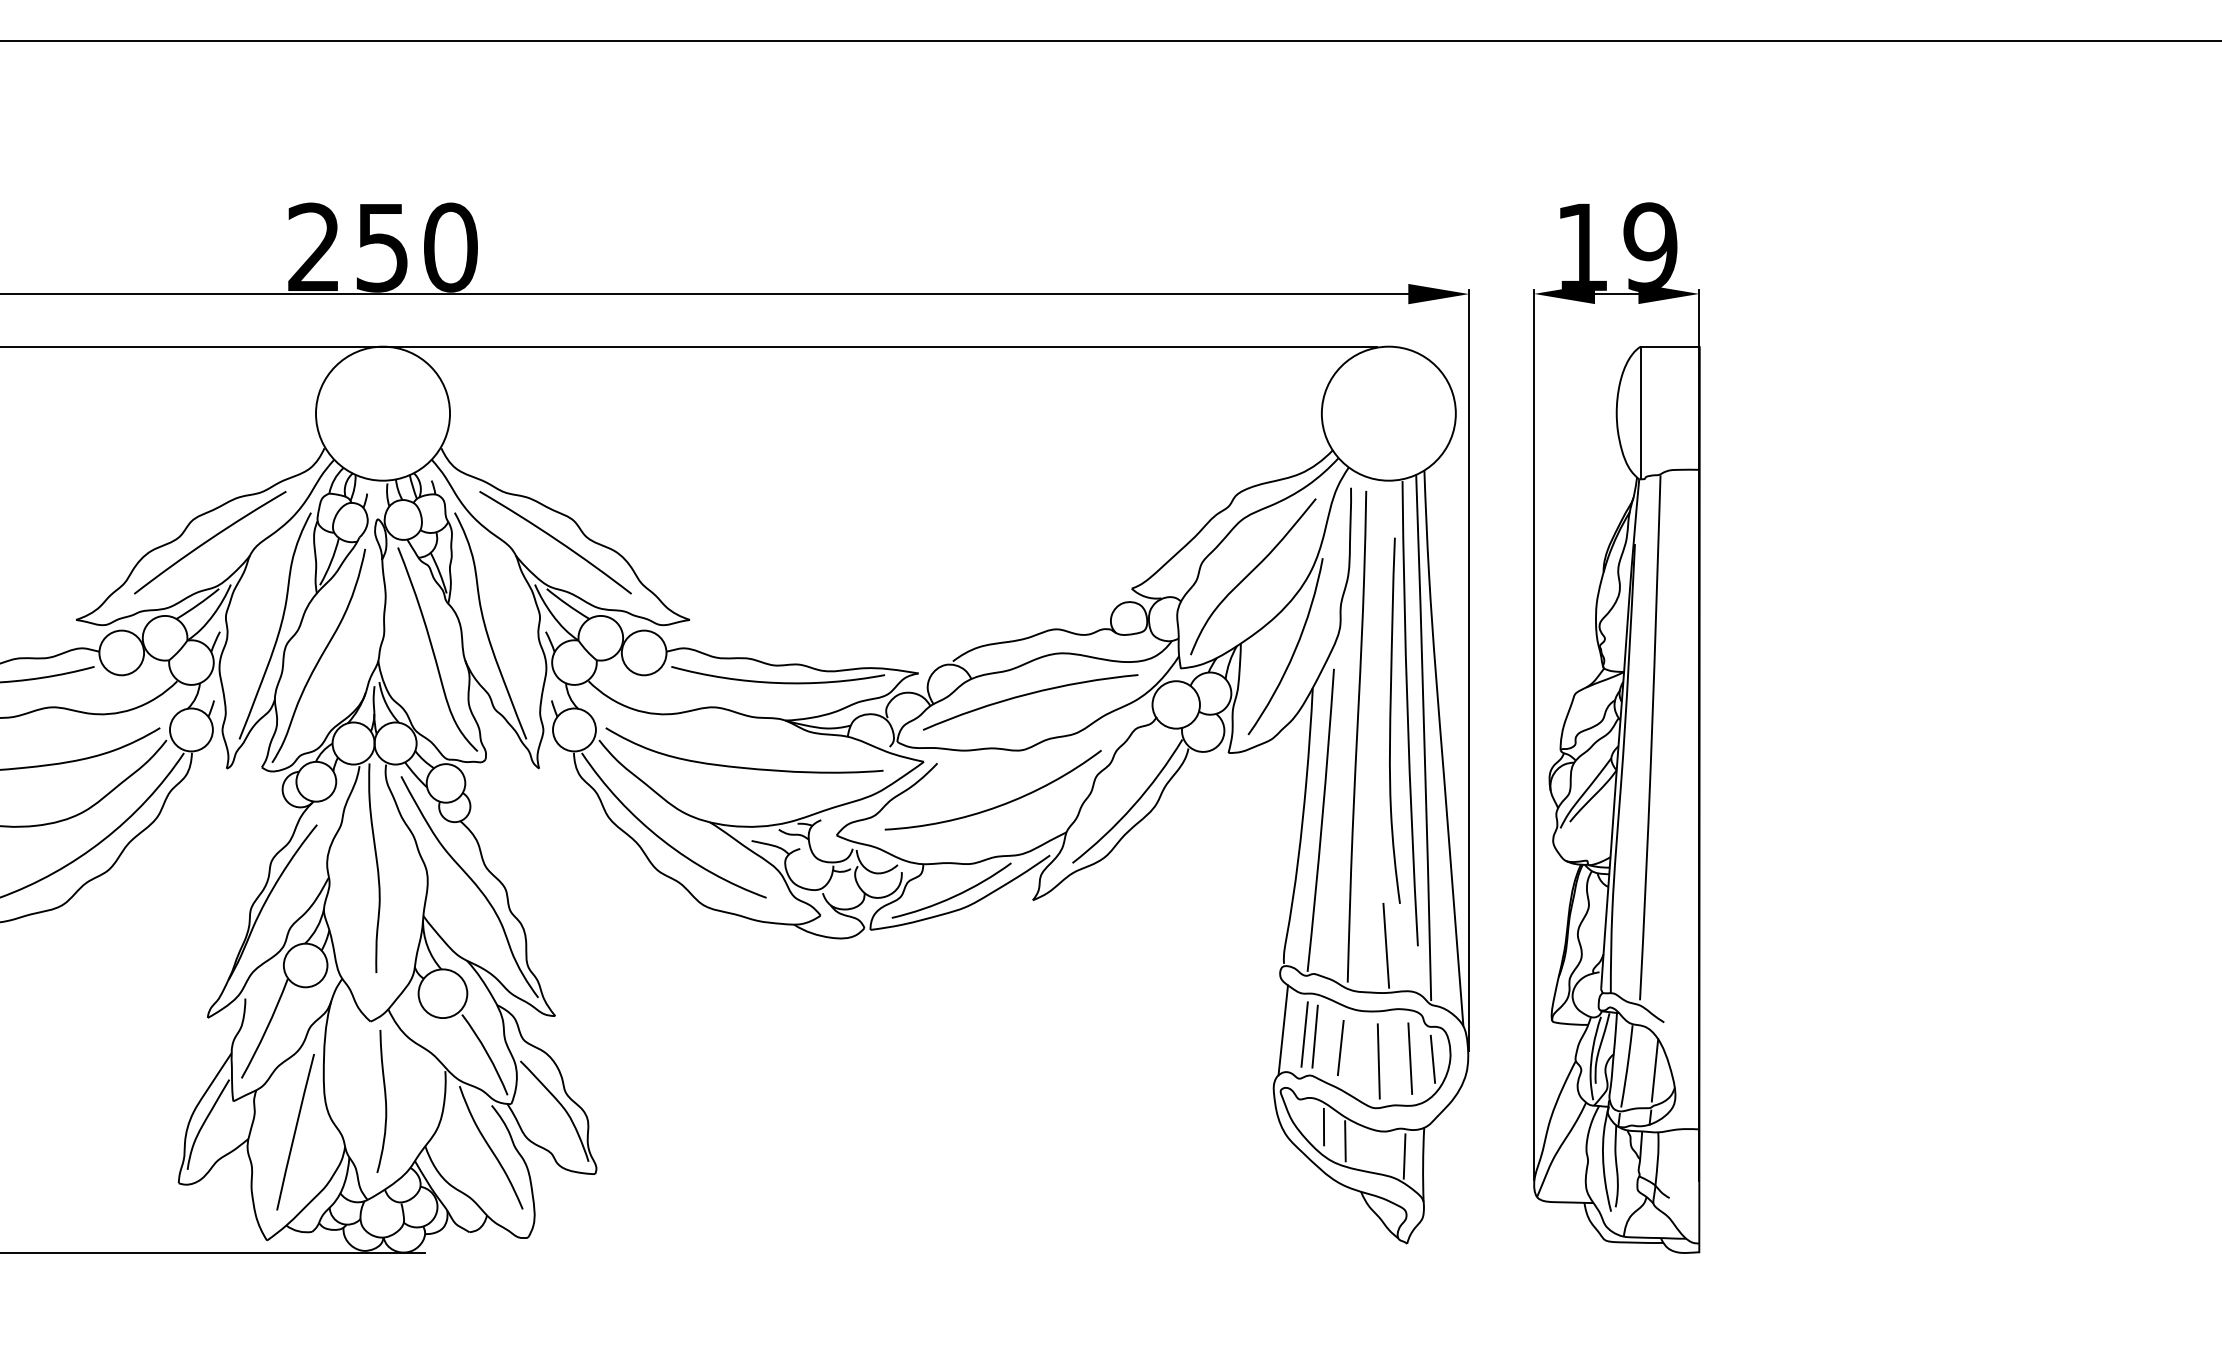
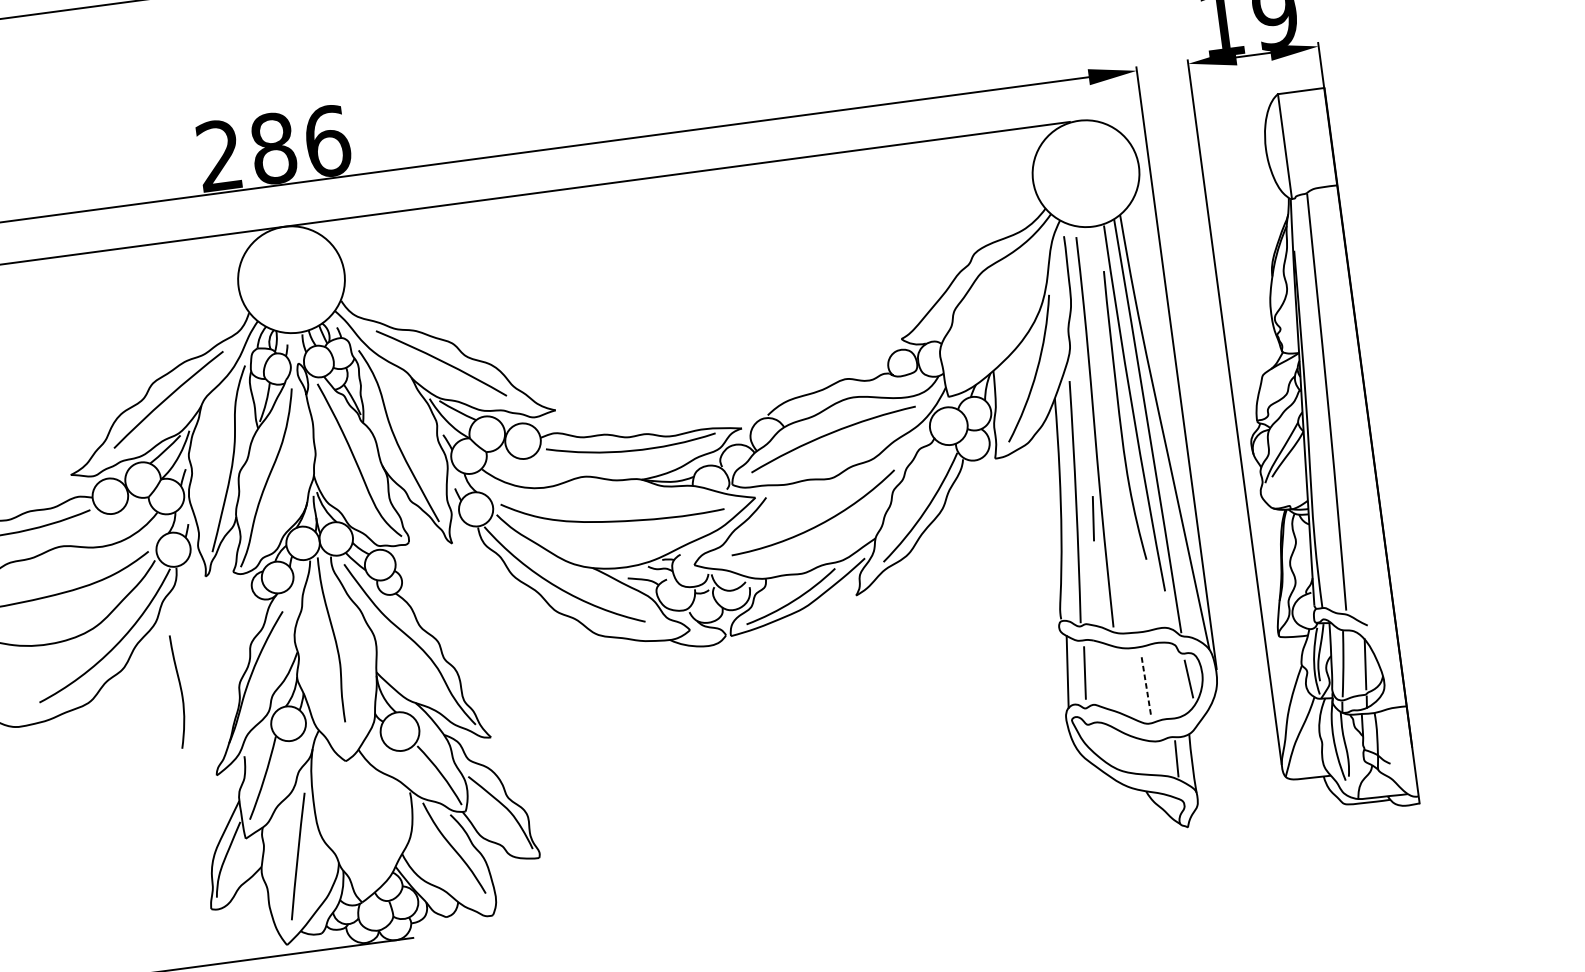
text: (417, 247) -> (301, 144), 250 -> 286
curve: (1251, 573) -> (994, 314), removed
line: (1386, 945) -> (1140, 594), removed
line: (1314, 1036) -> (1092, 673), removed
line: (1340, 1047) -> (1093, 518), moved
line: (1410, 1058) -> (1171, 680), removed
line: (1378, 1061) -> (1146, 686), solid -> dashed
curve: (384, 1099) -> (180, 689), moved
line: (1323, 1126) -> (1109, 743), removed
line: (1345, 1141) -> (1128, 753), removed

